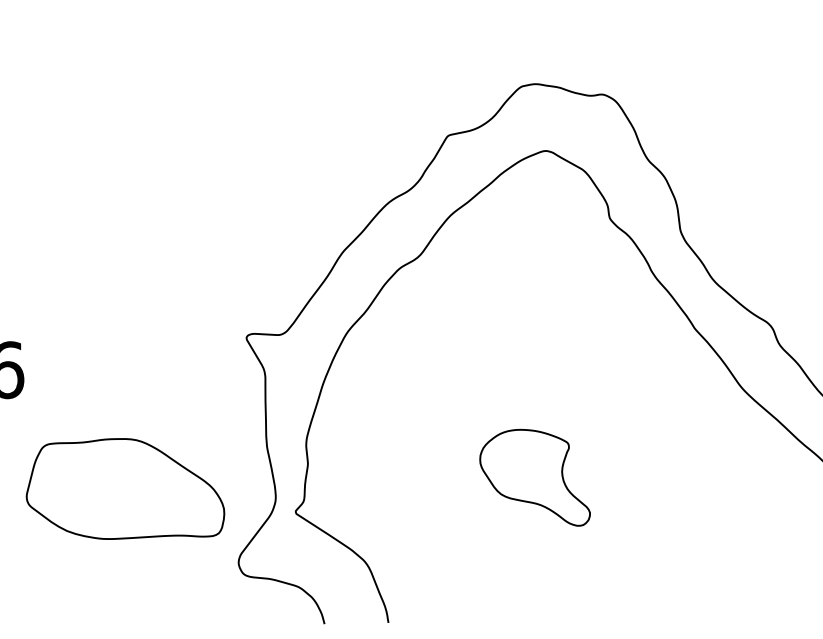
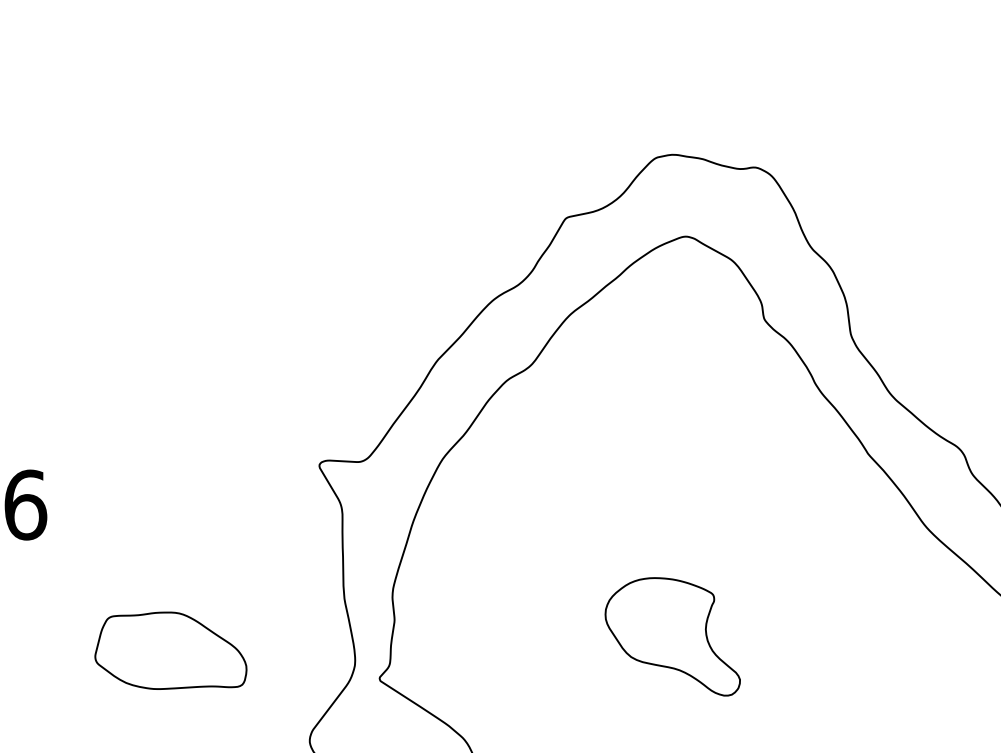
part: (124, 489) -> (169, 651), size x0.62

